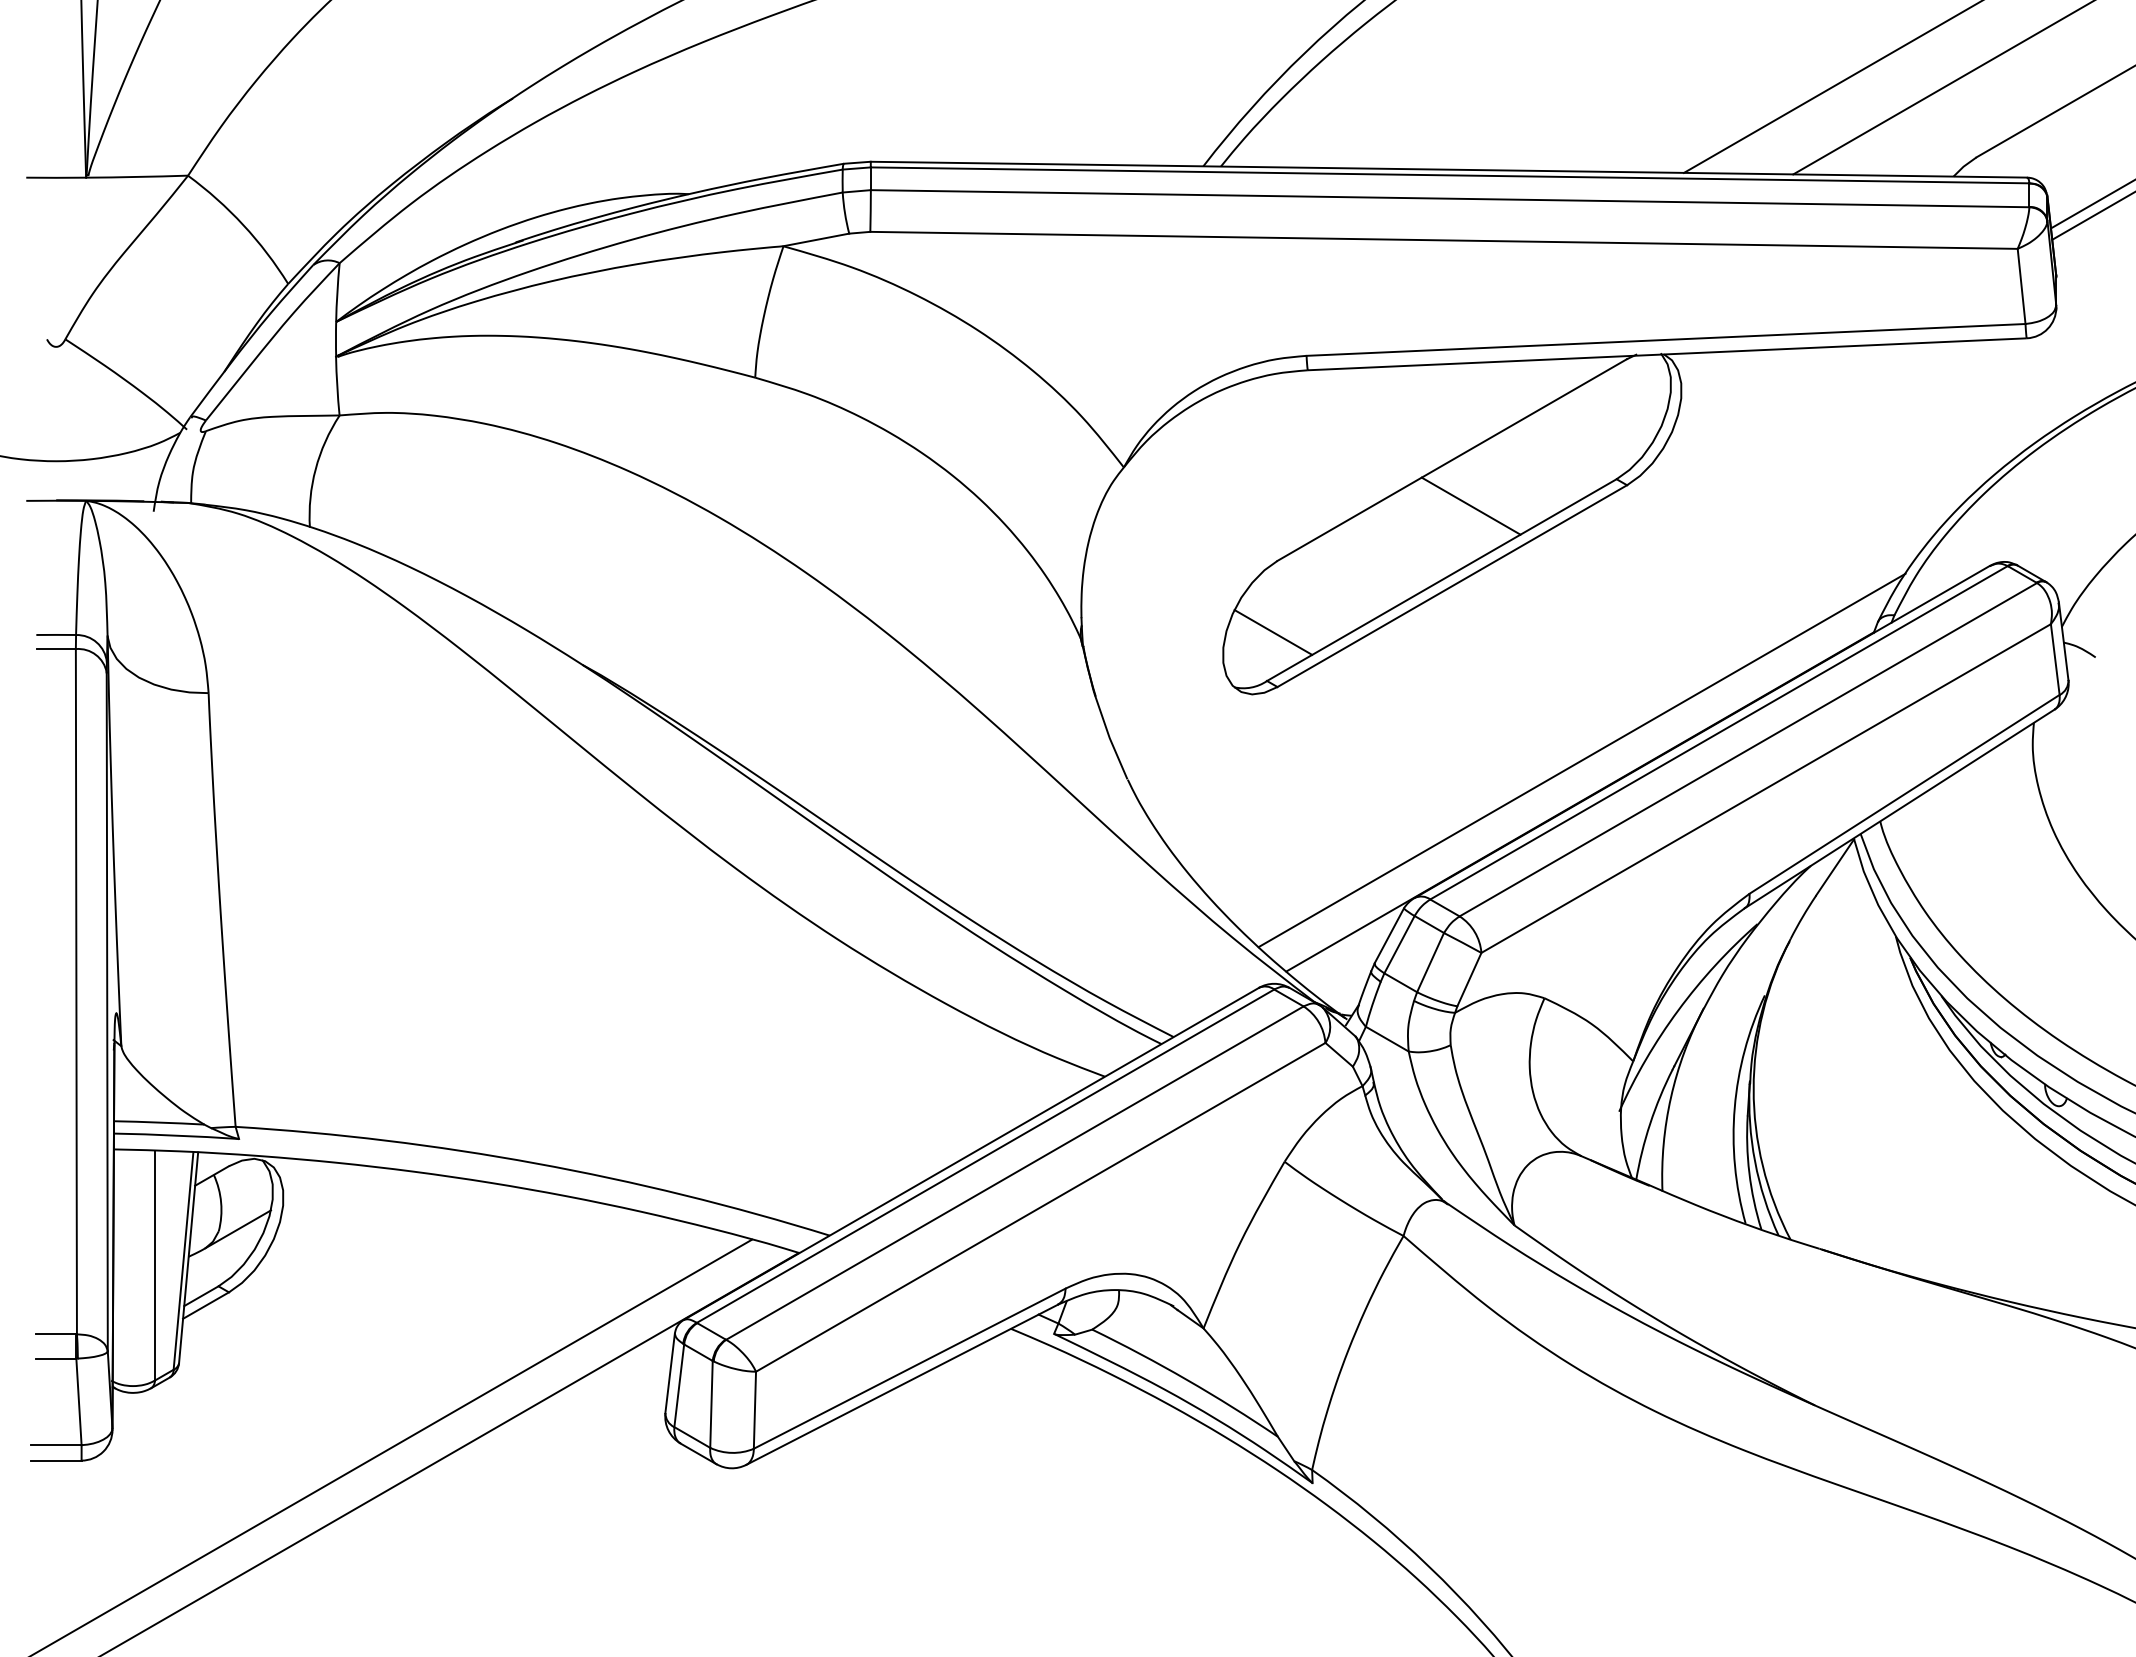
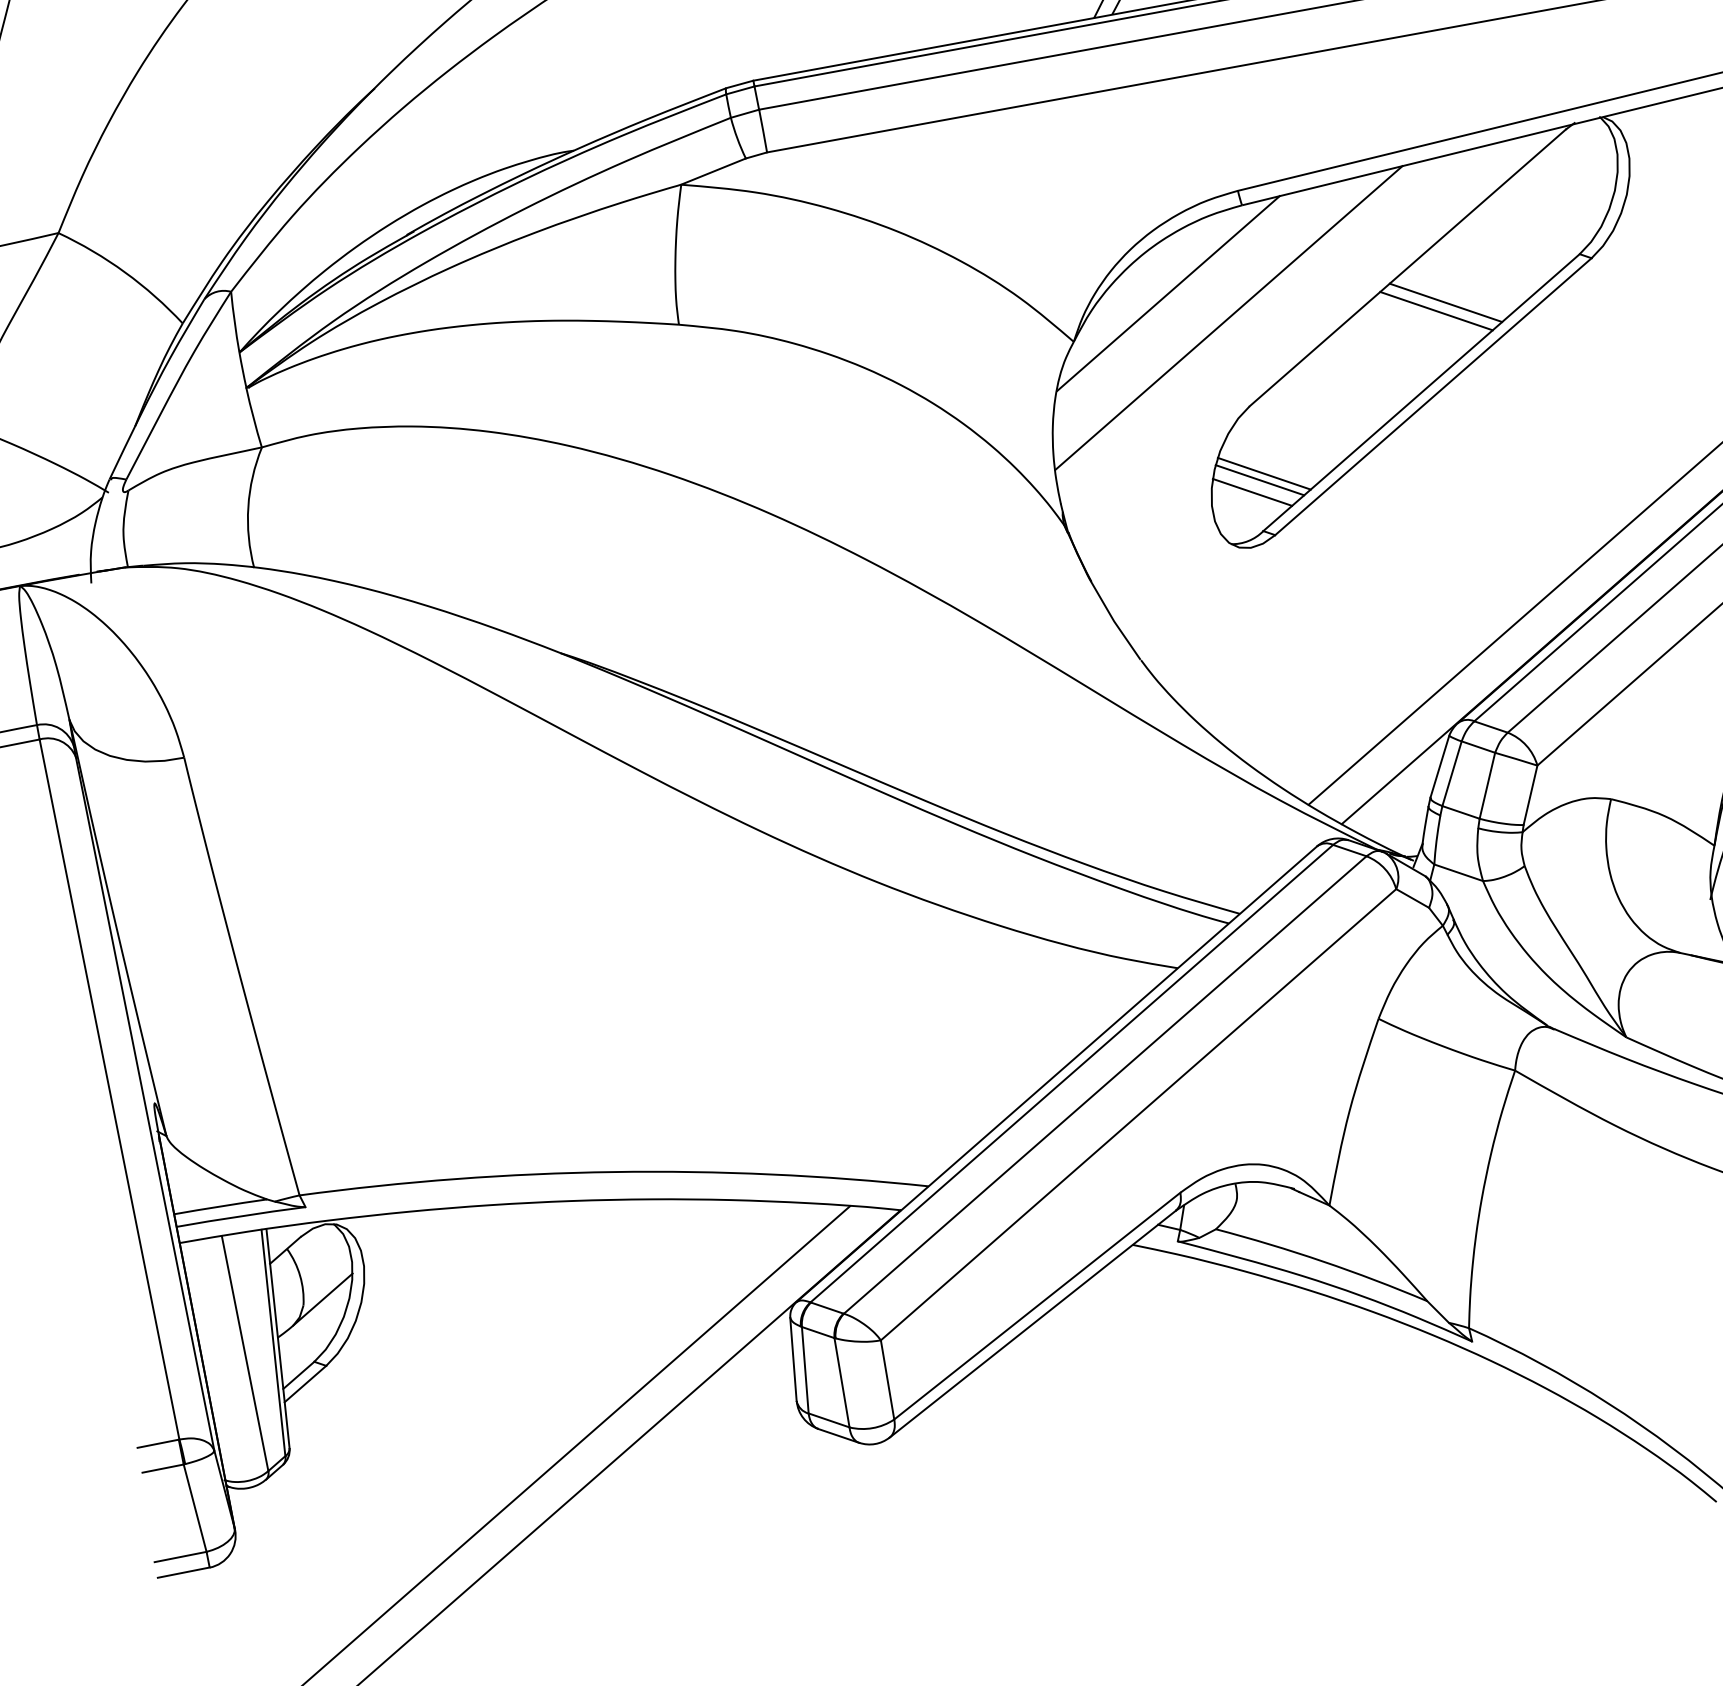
line: (1222, 439) -> (1168, 293), added
line: (1274, 473) -> (1228, 317), added
line: (1481, 499) -> (1445, 302), added
line: (1278, 626) -> (1263, 473), added
line: (1263, 642) -> (1251, 492), added

